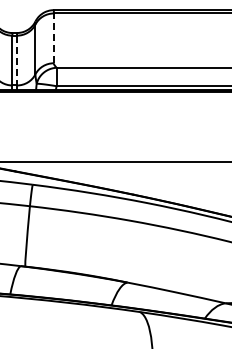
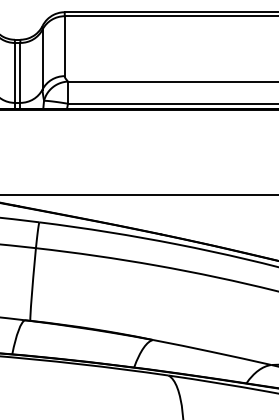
line: (53, 38) -> (64, 46), dashed -> solid
line: (17, 60) -> (20, 72), dashed -> solid

